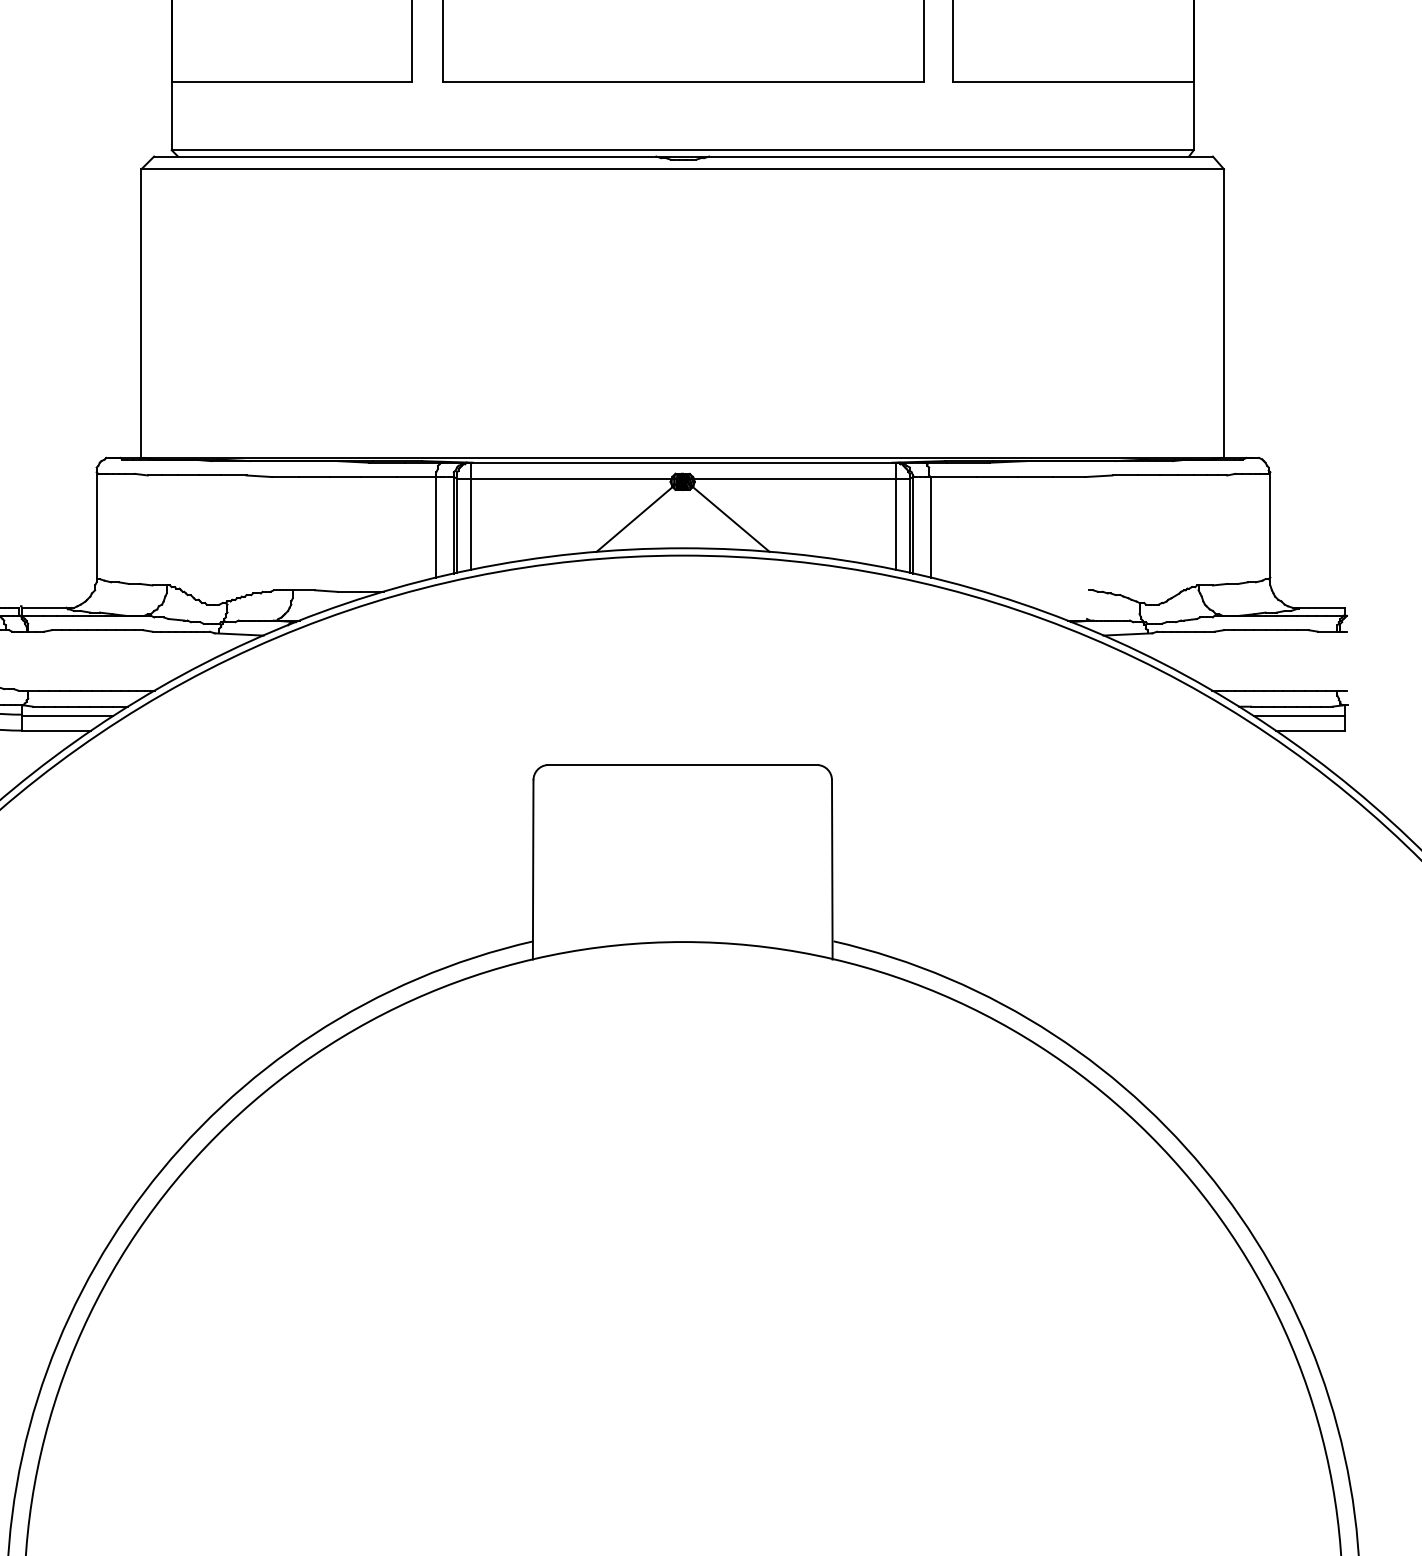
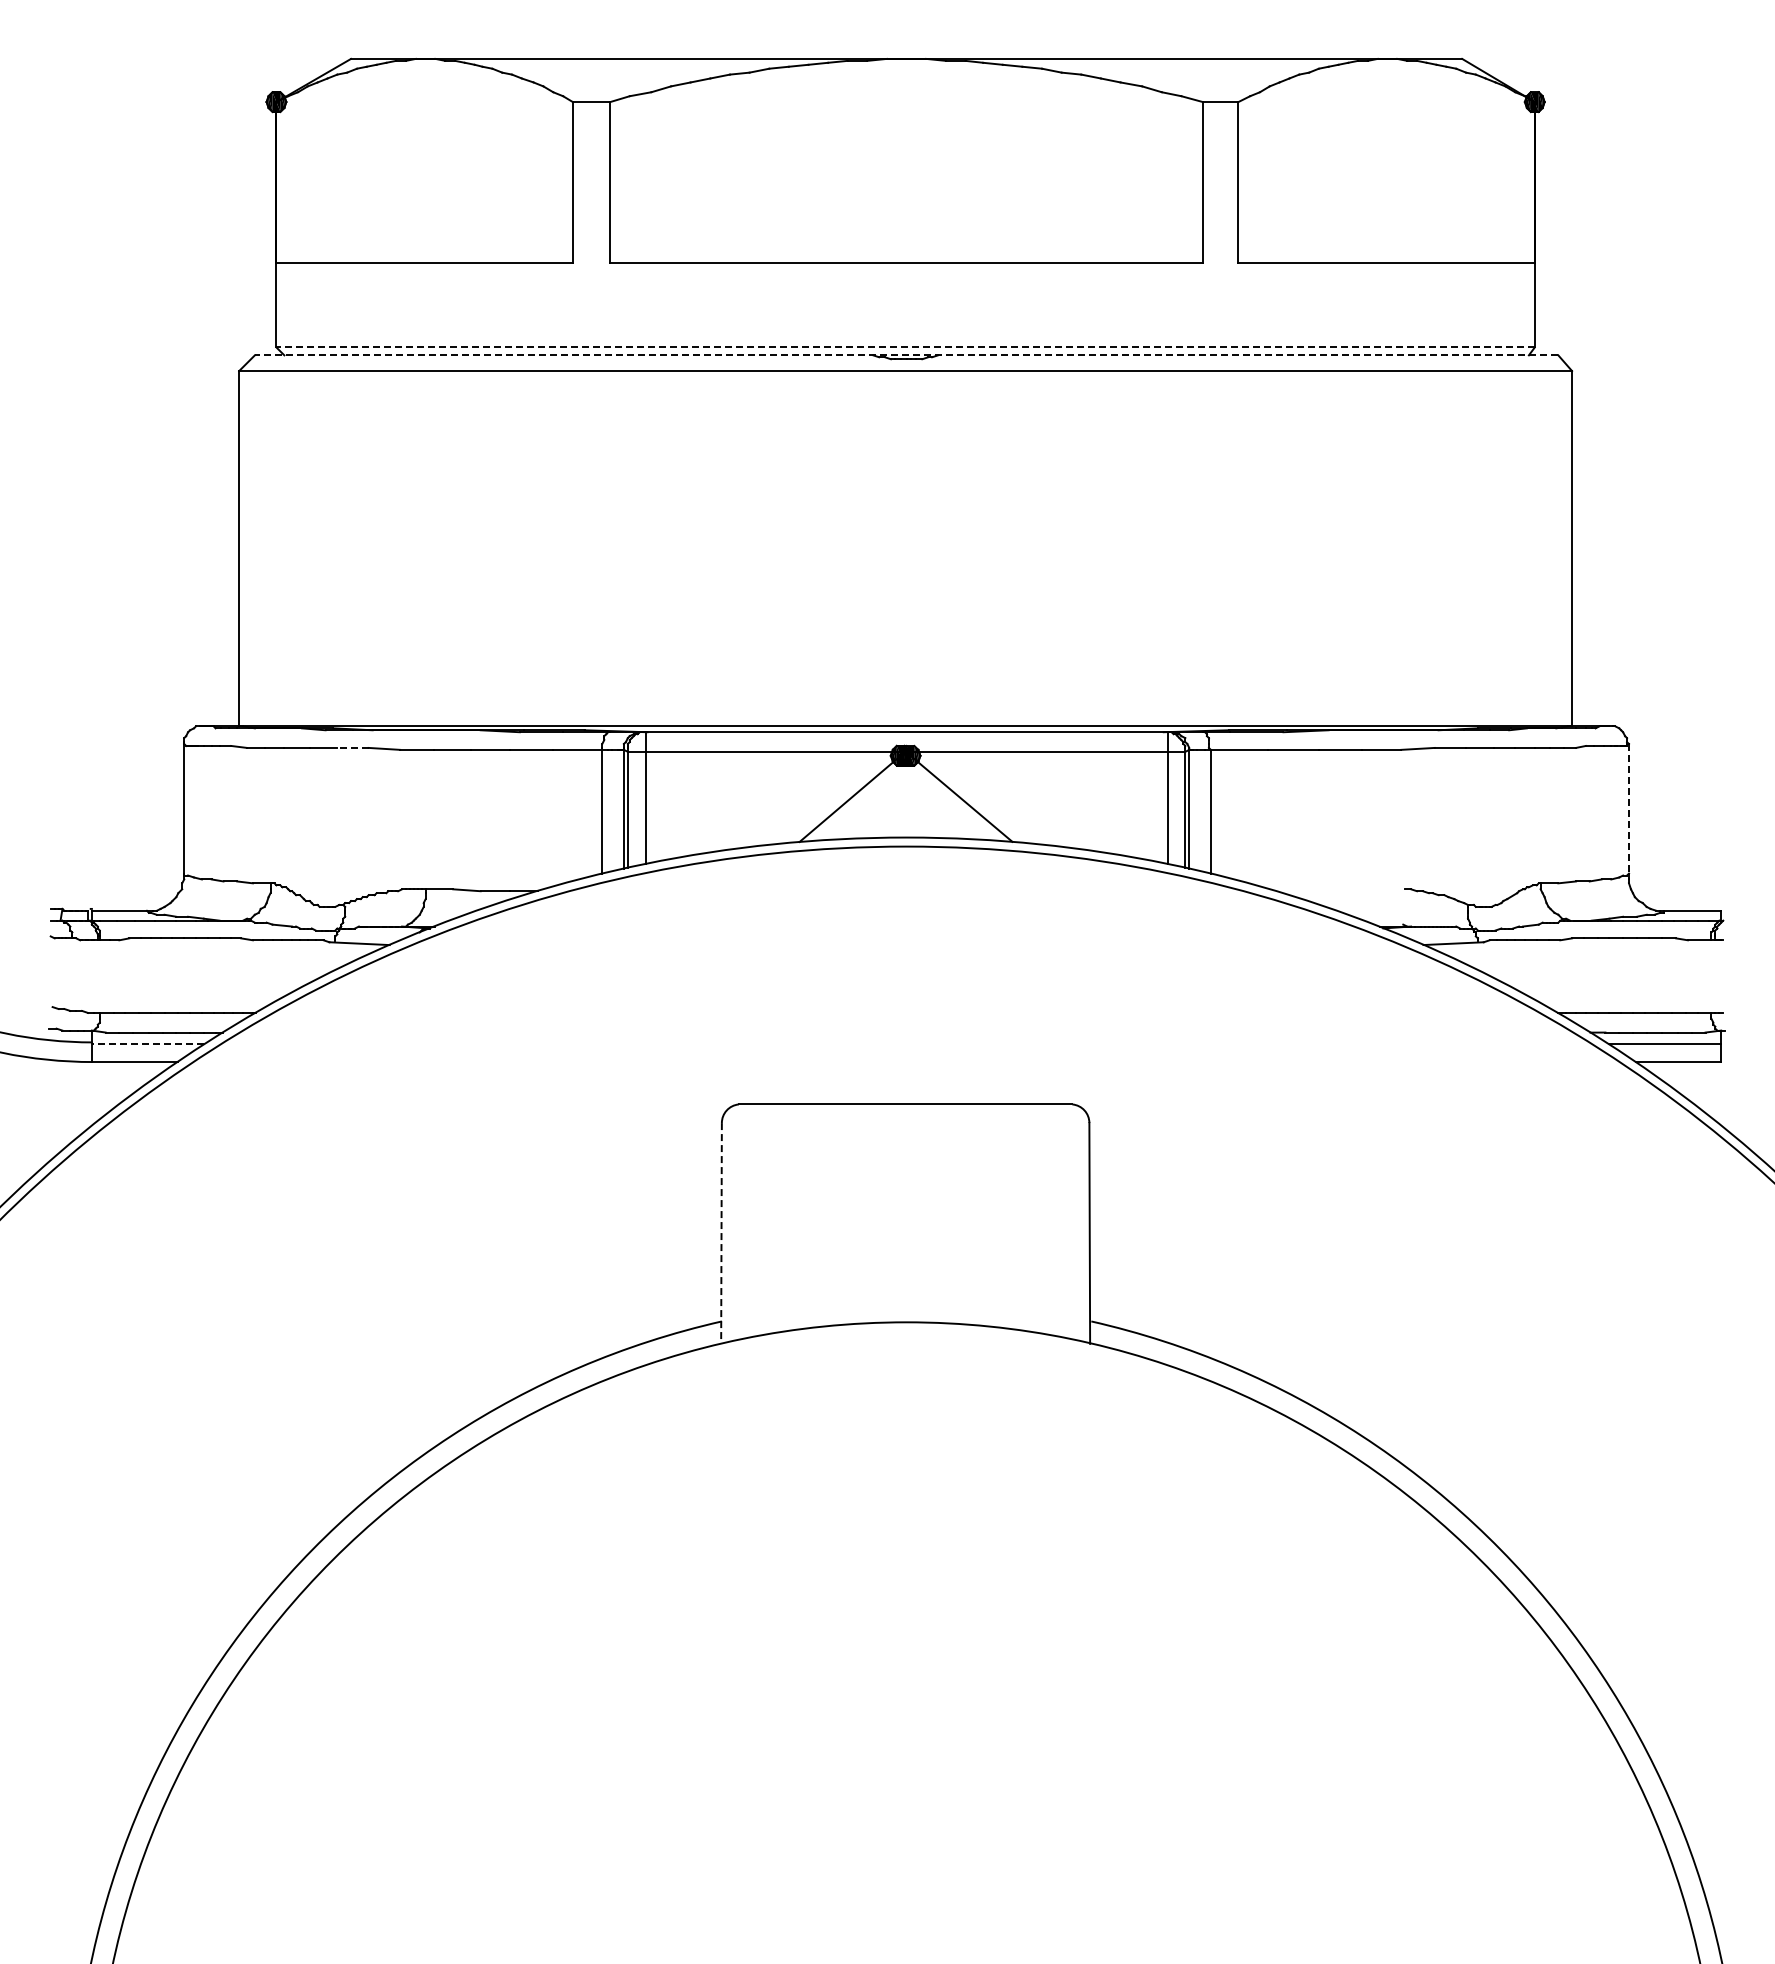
line: (682, 150) -> (905, 347), solid -> dashed
line: (683, 156) -> (906, 355), solid -> dashed
line: (234, 475) -> (353, 747), solid -> dashed
line: (1270, 524) -> (1629, 808), solid -> dashed
line: (66, 716) -> (147, 1044), solid -> dashed
line: (533, 869) -> (721, 1233), solid -> dashed

